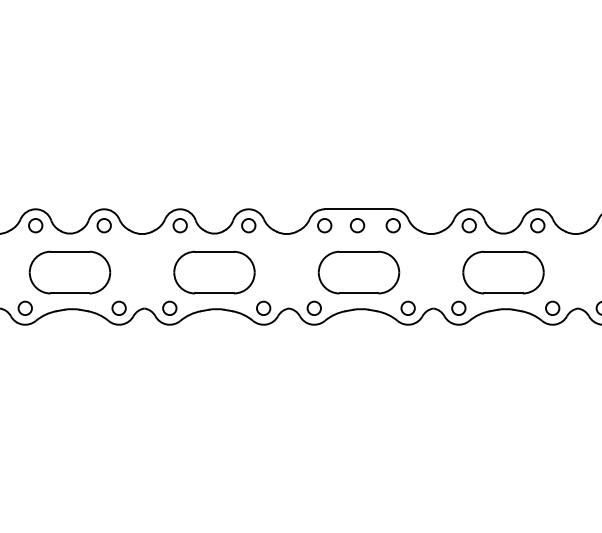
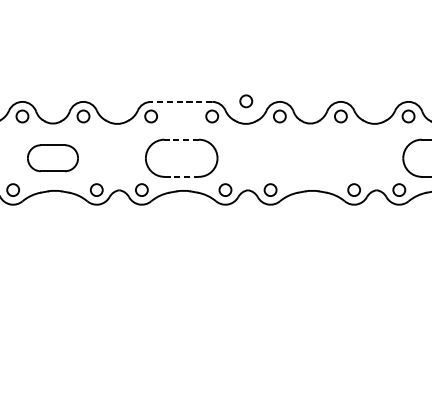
line: (358, 209) -> (181, 102), solid -> dashed
circle: (357, 225) -> (246, 101), moved
line: (358, 251) -> (181, 139), solid -> dashed
part: (214, 272) -> (52, 158), size x0.7
part: (503, 272) -> (310, 158), removed
line: (359, 293) -> (182, 176), solid -> dashed

